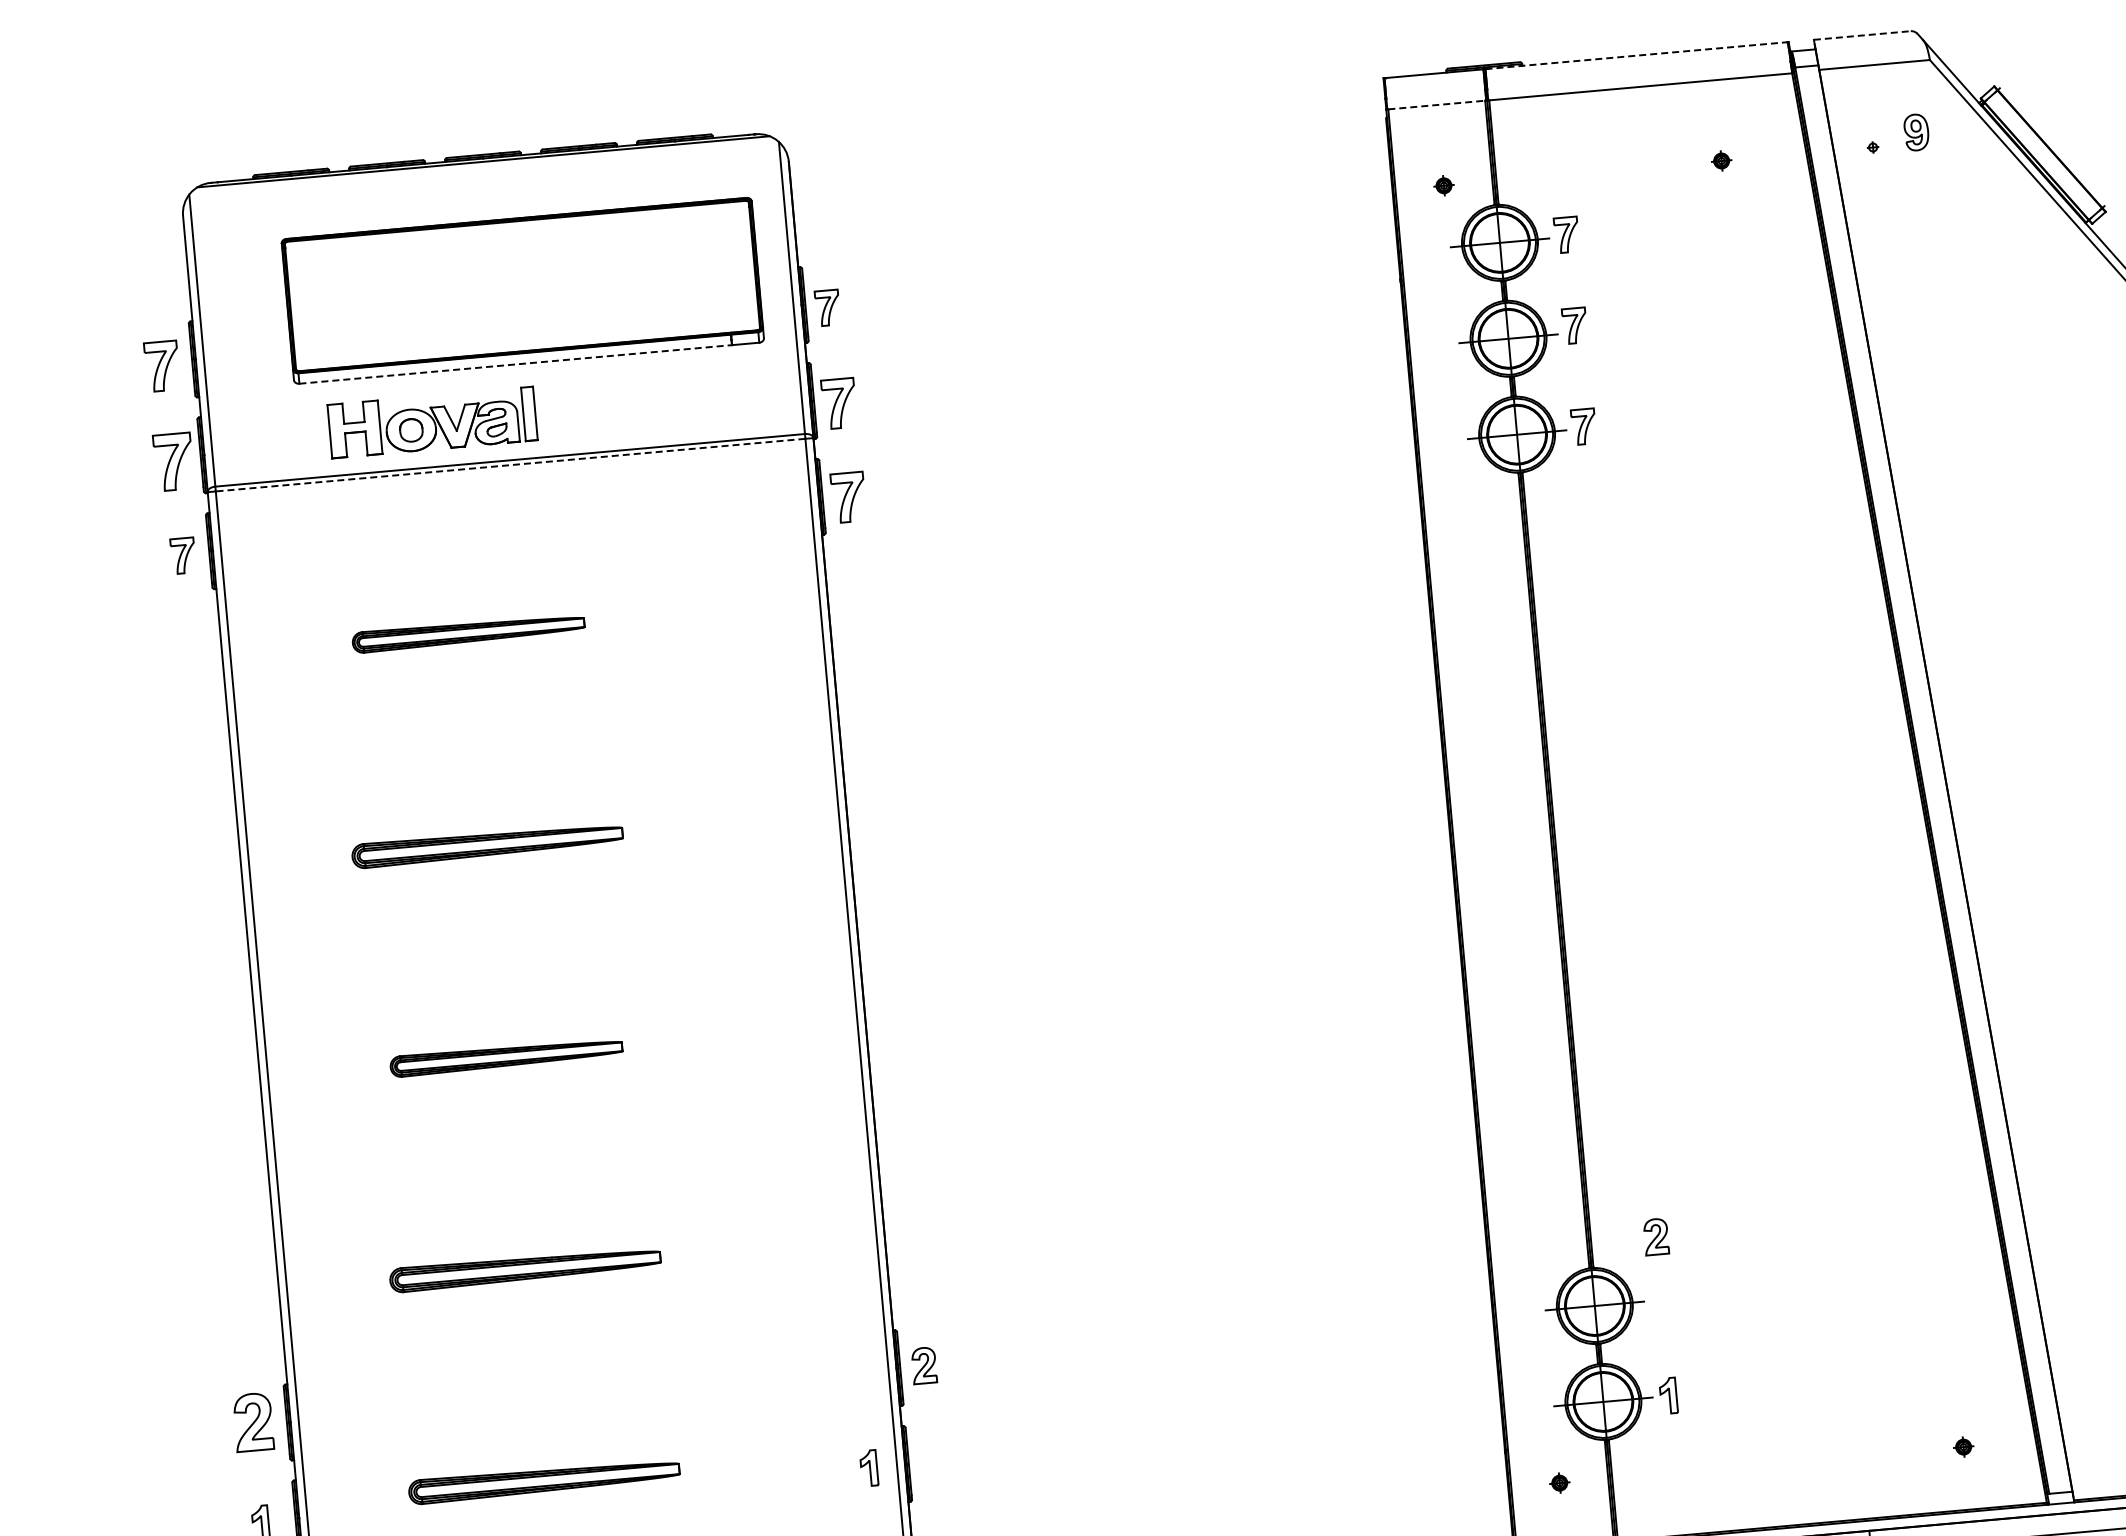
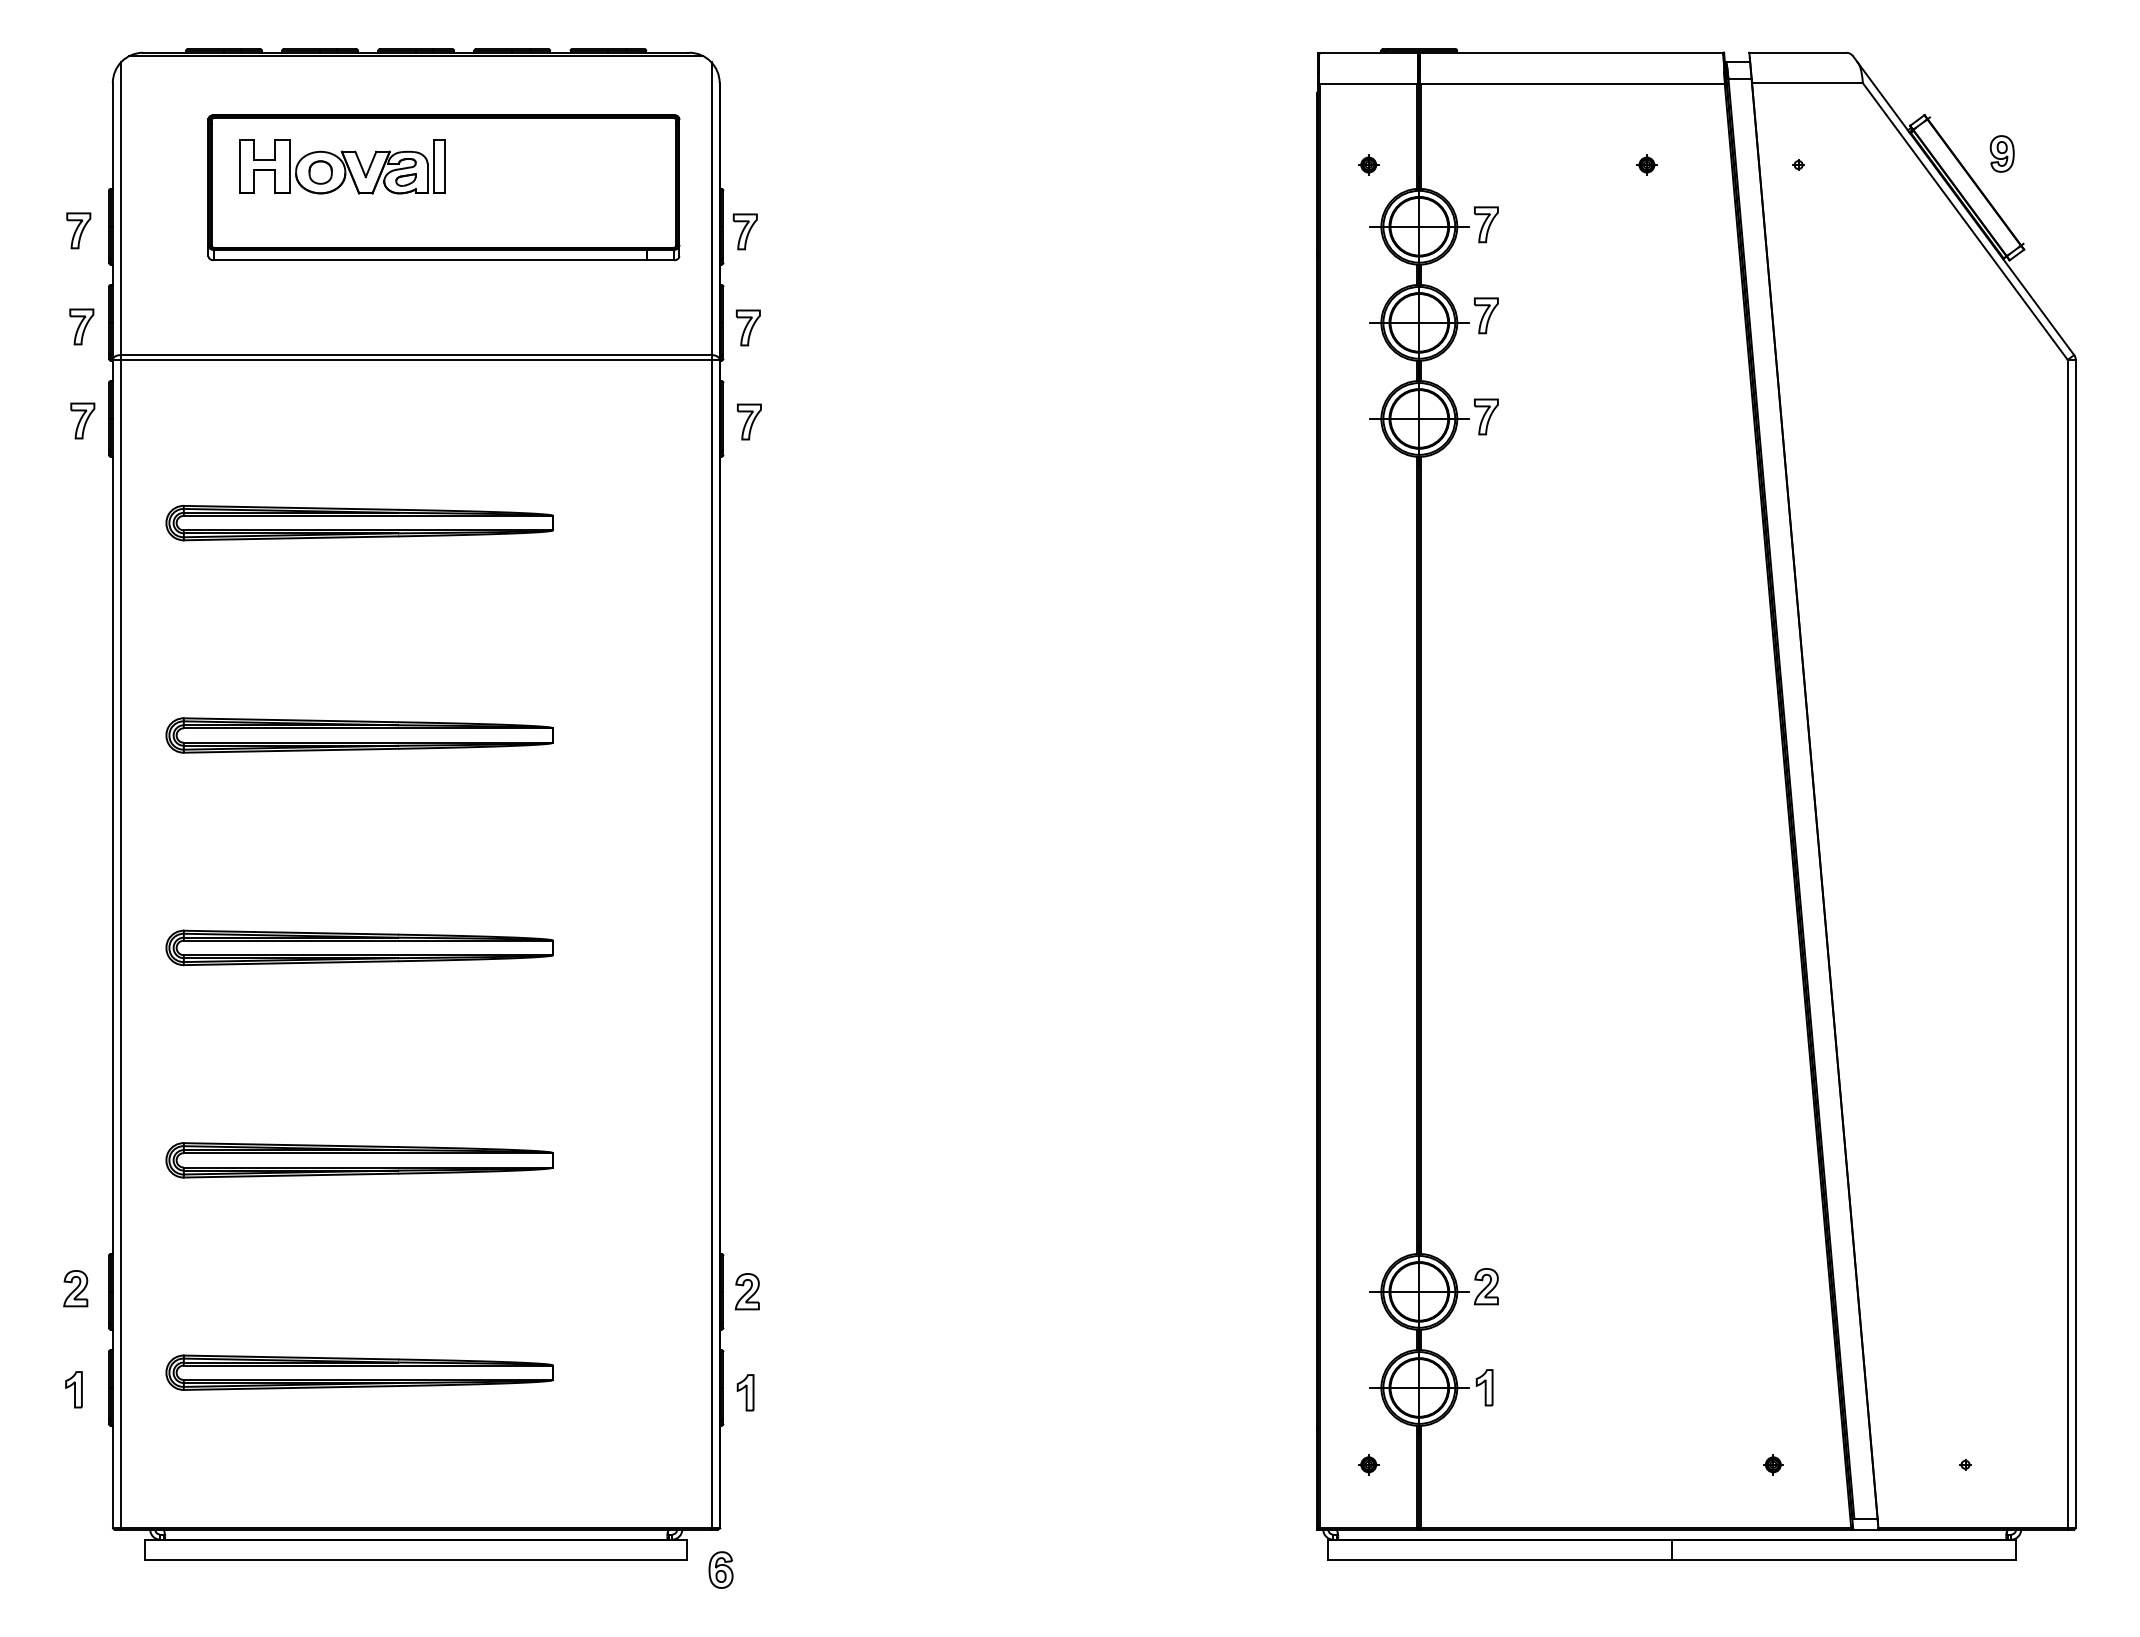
line: (1861, 35) -> (1797, 52), dashed -> solid
line: (1637, 55) -> (1572, 52), dashed -> solid
line: (1436, 105) -> (1368, 84), dashed -> solid
part: (1915, 132) -> (2001, 153), moved
line: (515, 364) -> (430, 260), dashed -> solid
part: (161, 366) -> (78, 230), size x0.71
part: (839, 403) -> (748, 327), size x0.71
part: (432, 422) -> (342, 166), moved
part: (173, 461) -> (81, 326), size x0.62
line: (509, 464) -> (415, 359), dashed -> solid
part: (848, 496) -> (749, 421), size x0.71
part: (468, 632) -> (359, 522), size x1.67
part: (487, 845) -> (359, 735), size x1.43
part: (506, 1056) -> (359, 947), size x1.67
part: (1655, 1236) -> (1485, 1286), moved
part: (525, 1269) -> (359, 1160), size x1.43
part: (253, 1422) -> (75, 1288), size x0.62
part: (868, 1468) -> (745, 1392), moved
part: (544, 1480) -> (359, 1372), size x1.43

